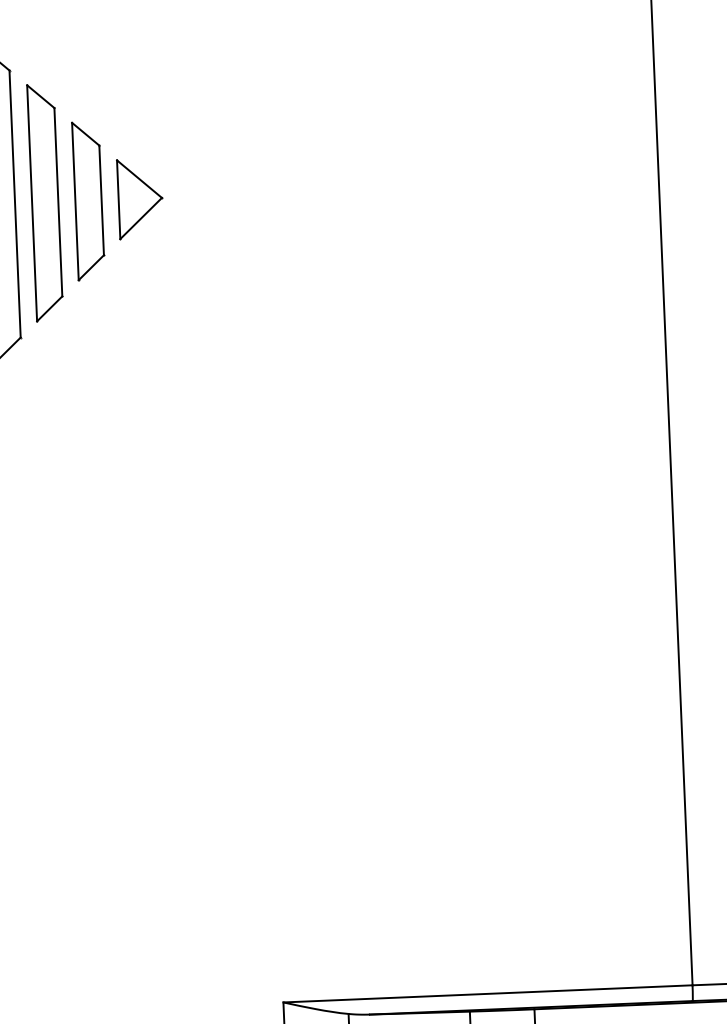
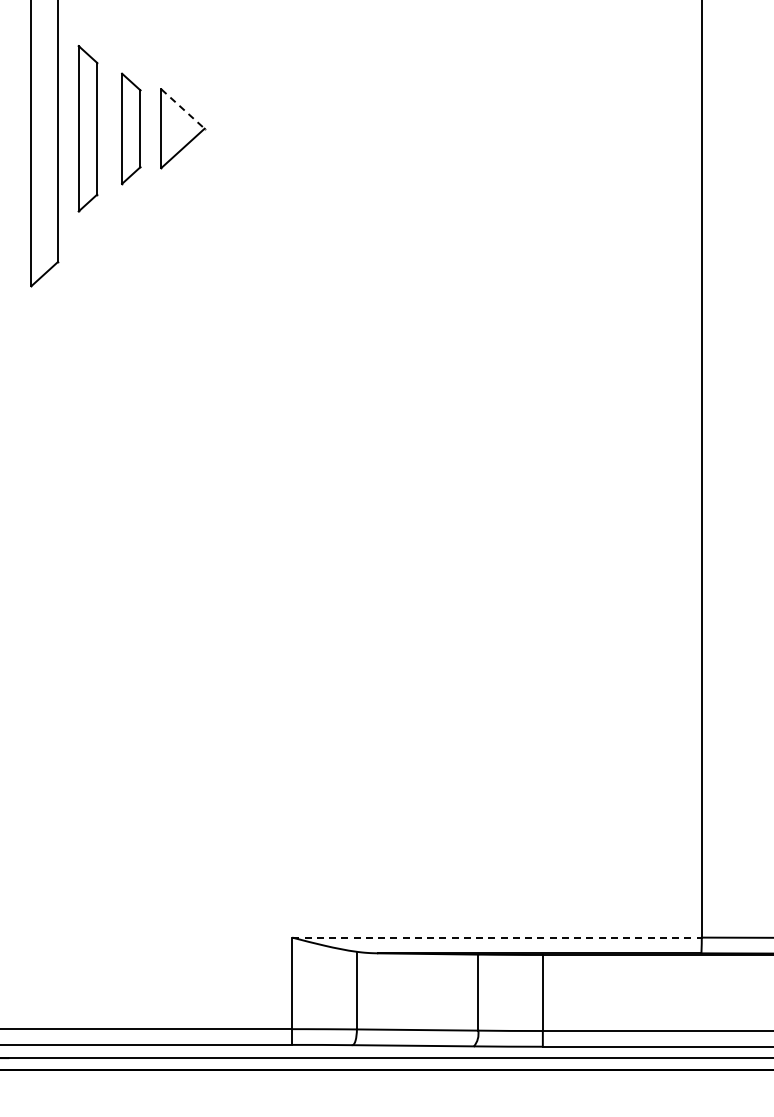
line: (140, 179) -> (183, 109), solid -> dashed
part: (88, 200) -> (131, 128), size x0.7
part: (44, 202) -> (87, 128), size x0.7
line: (488, 993) -> (497, 937), solid -> dashed

